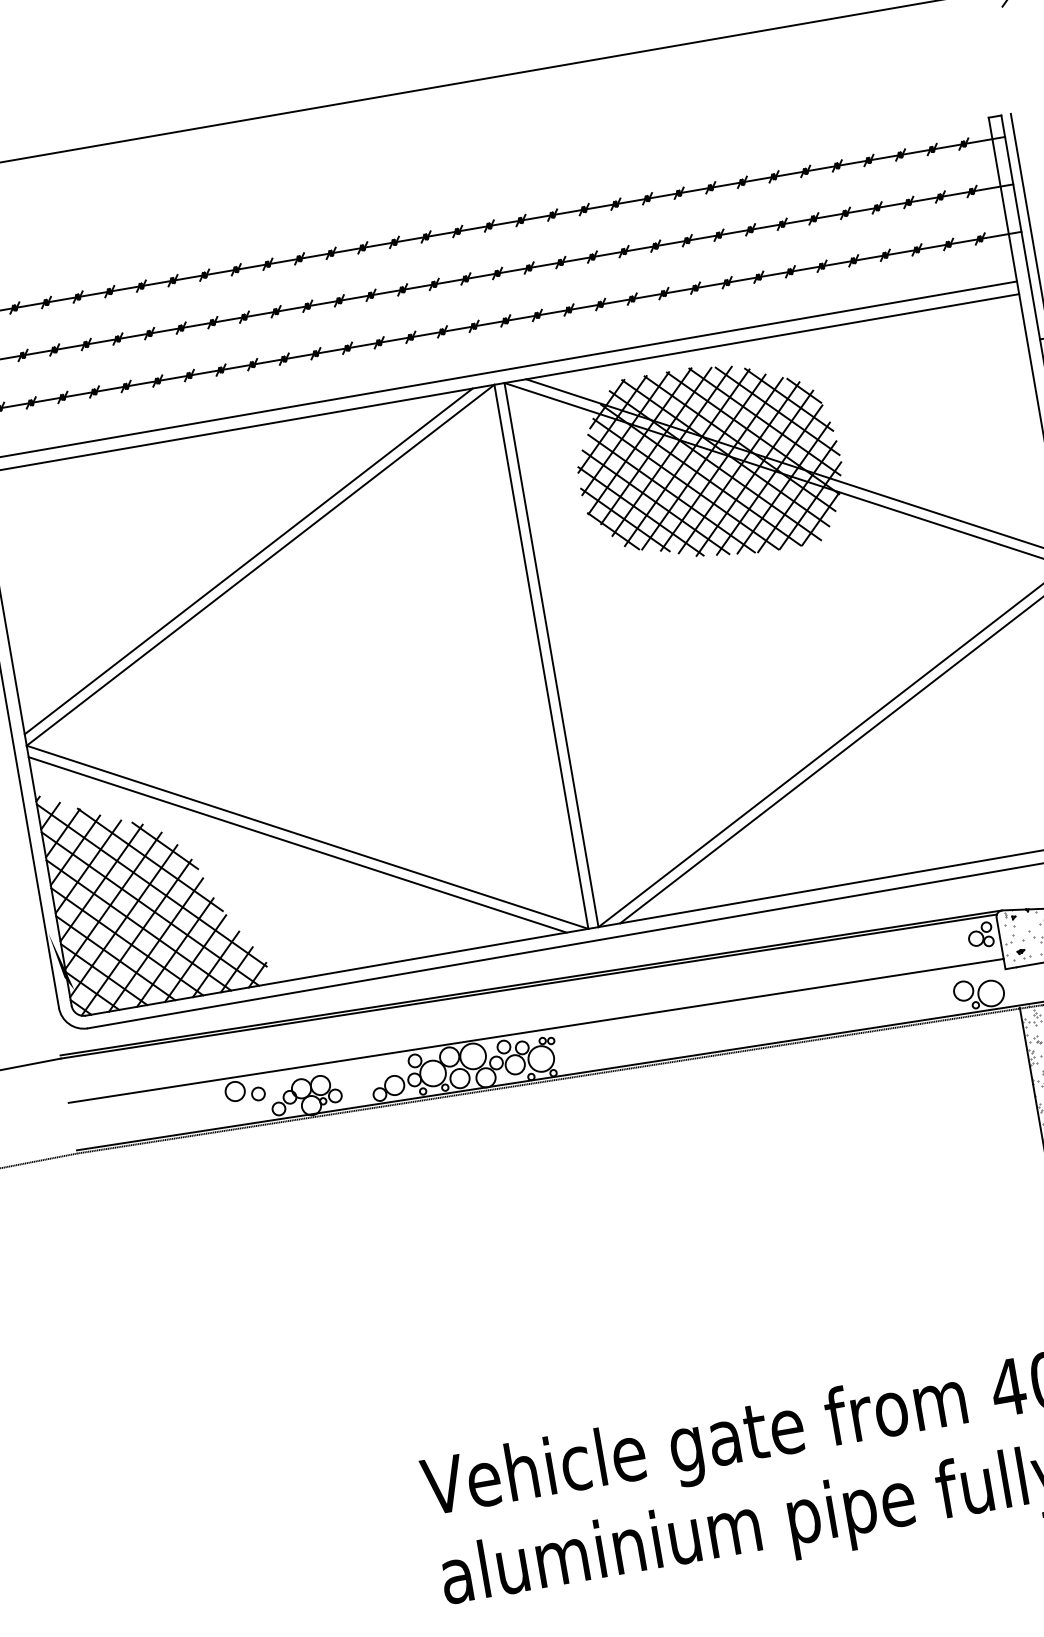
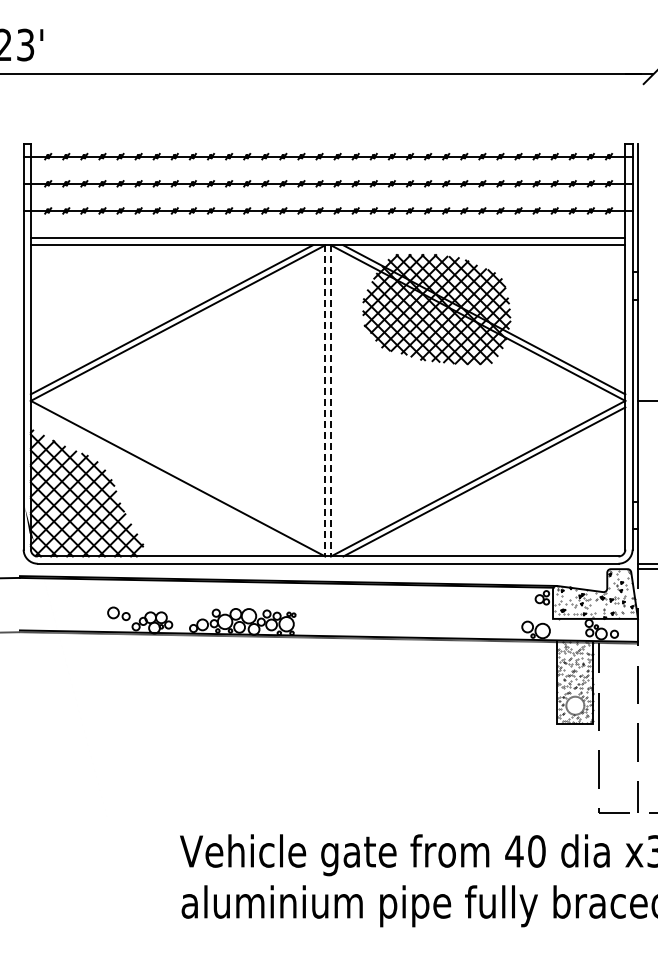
line: (552, 654) -> (331, 400), solid -> dashed
line: (541, 656) -> (325, 400), solid -> dashed
line: (296, 844) -> (171, 481), removed
line: (536, 1031) -> (286, 608), removed

